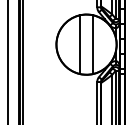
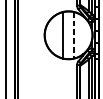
line: (93, 45) -> (74, 35), solid -> dashed

